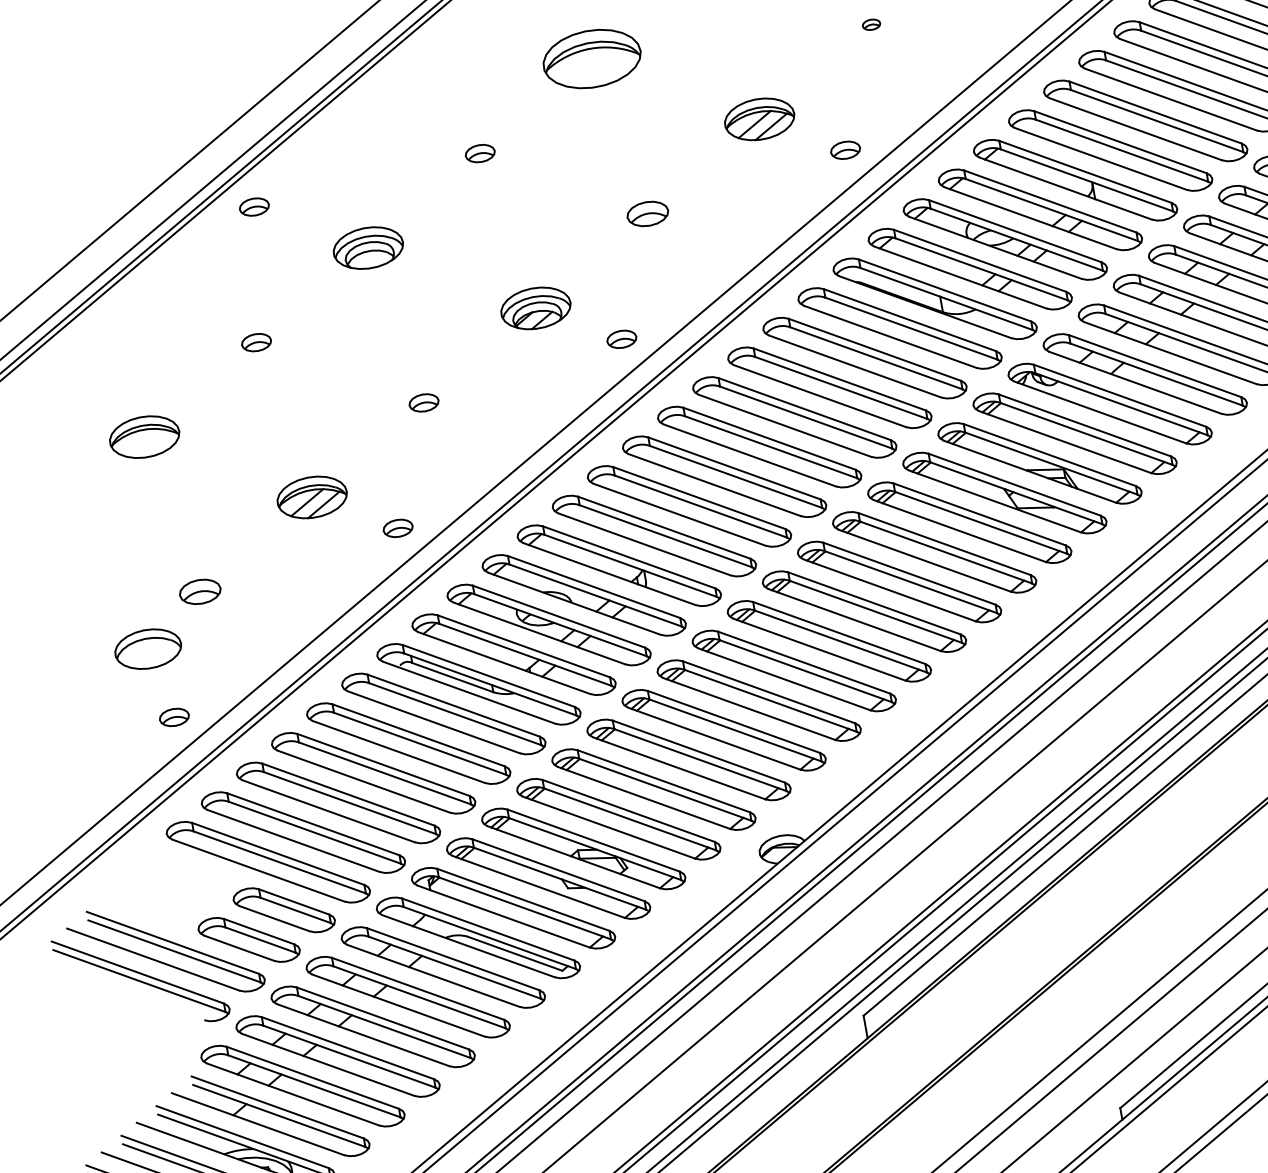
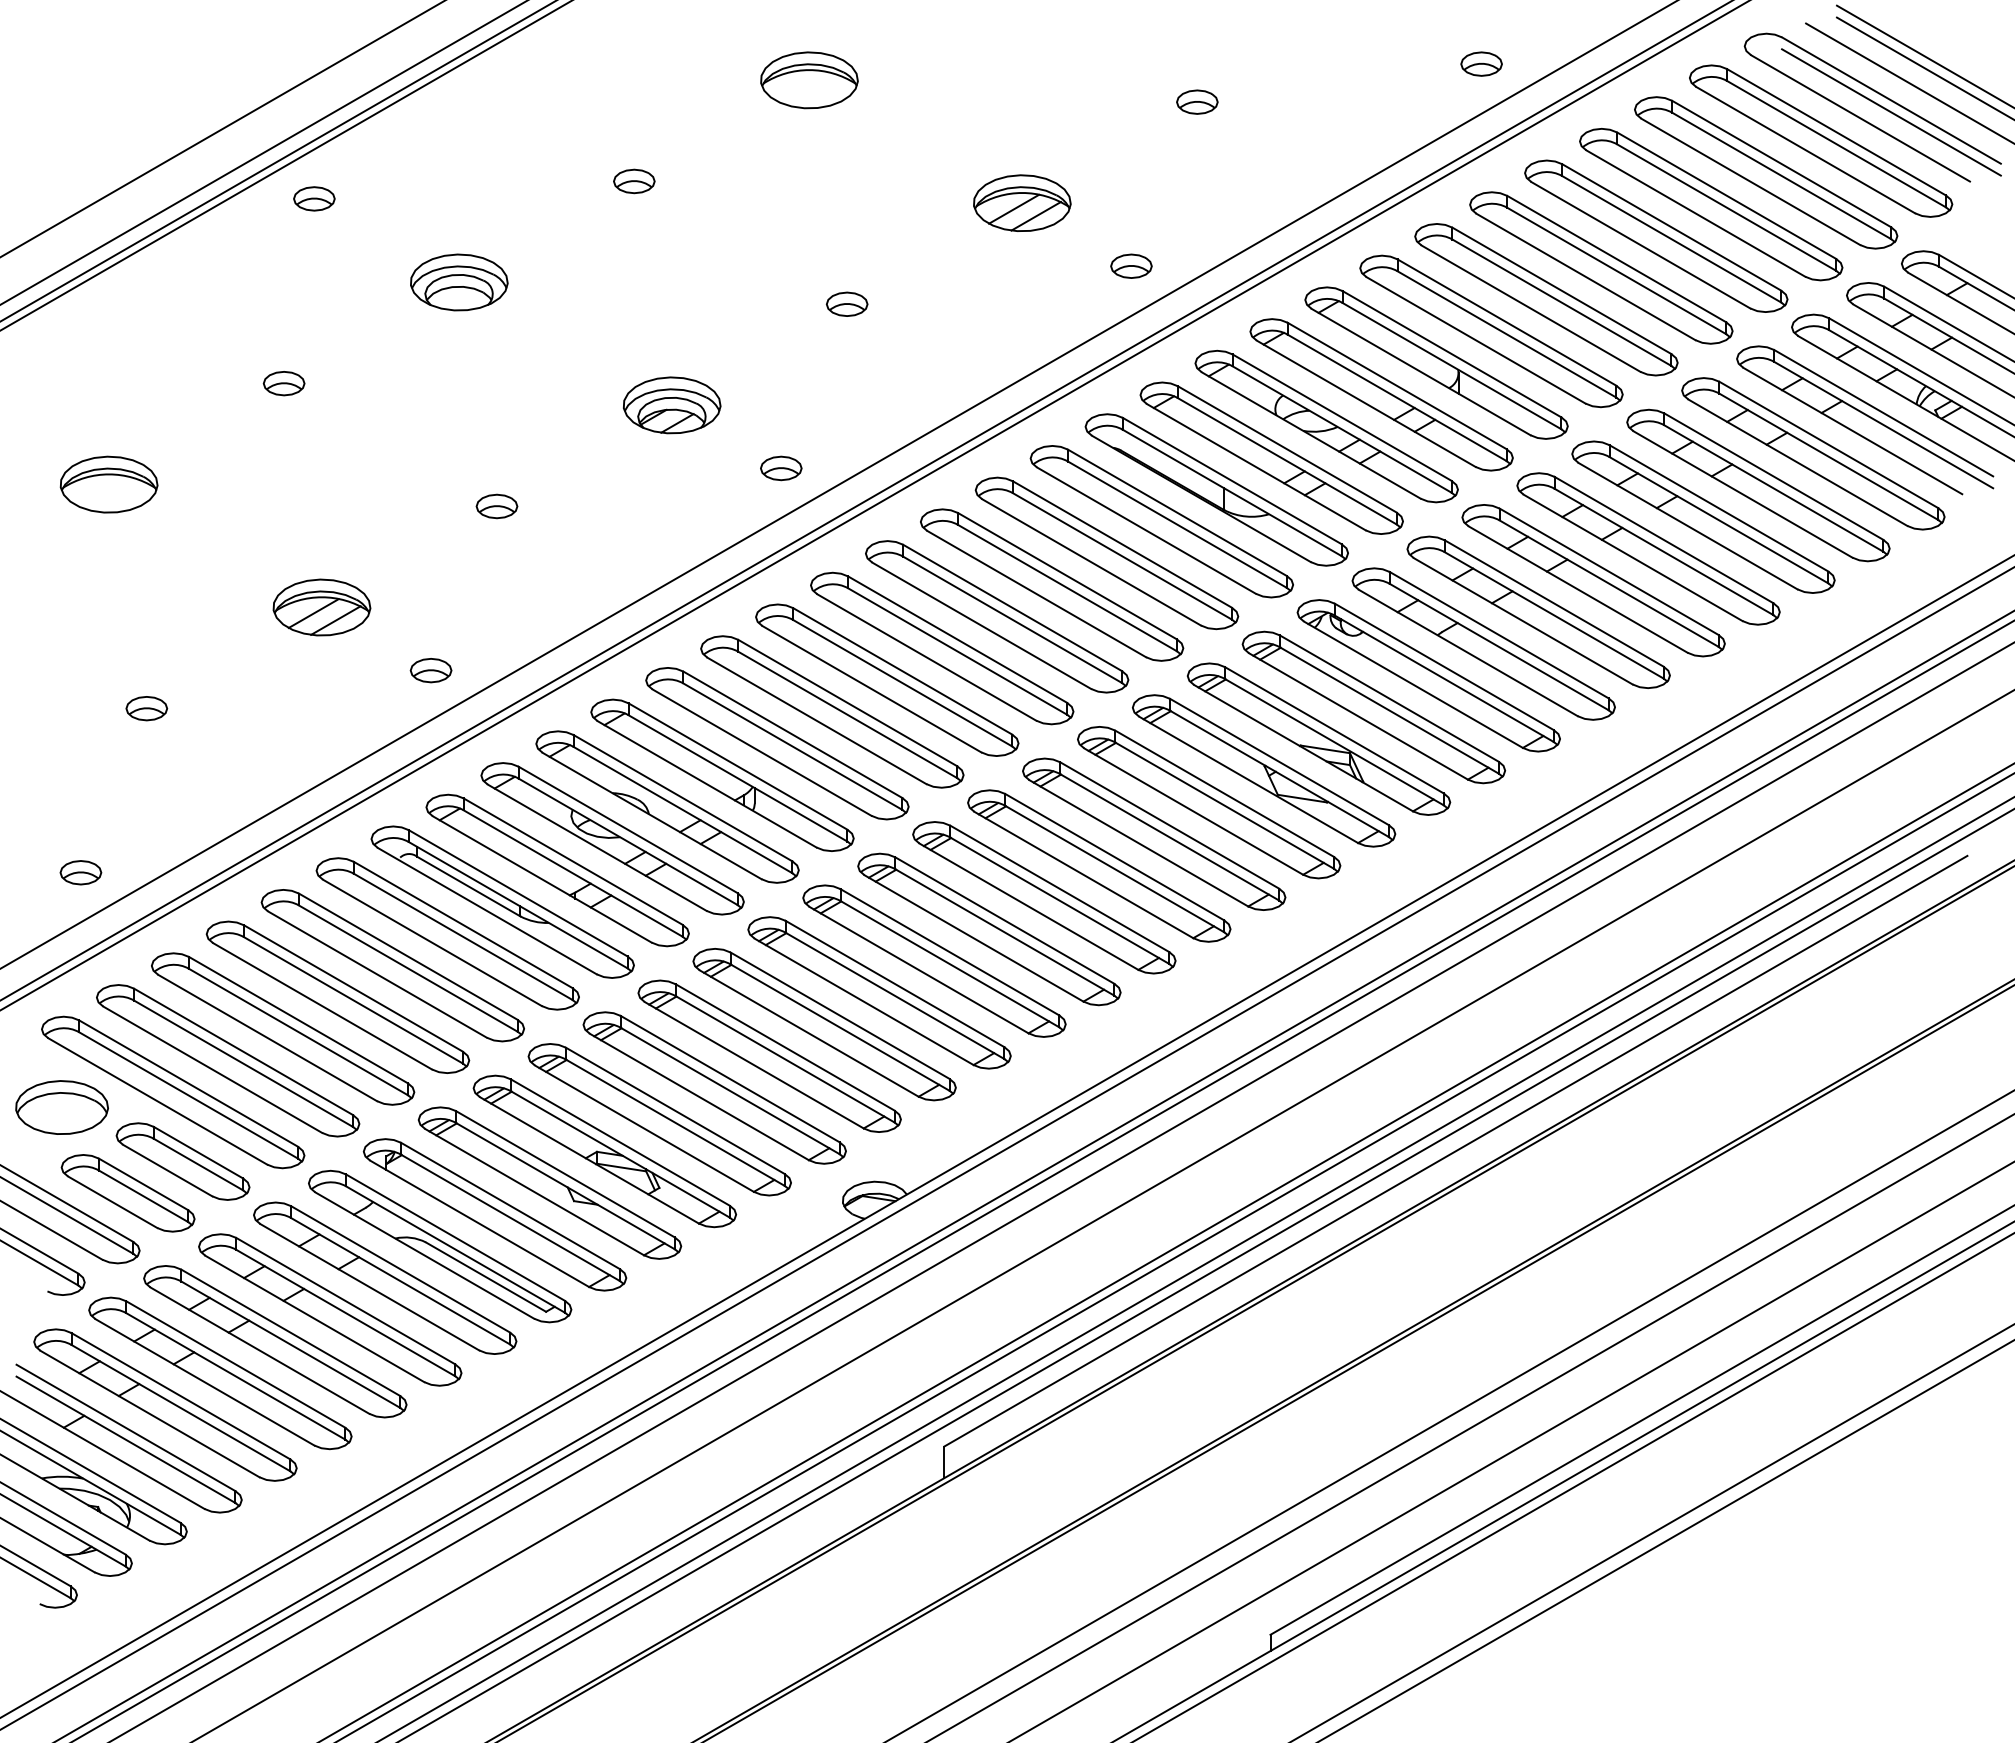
part: (871, 24) -> (1197, 101), size x1.67
part: (592, 59) -> (809, 80), size x0.71
part: (647, 213) -> (846, 303), size x0.71
part: (200, 591) -> (146, 708), size x0.71
part: (147, 649) -> (61, 1107), moved

